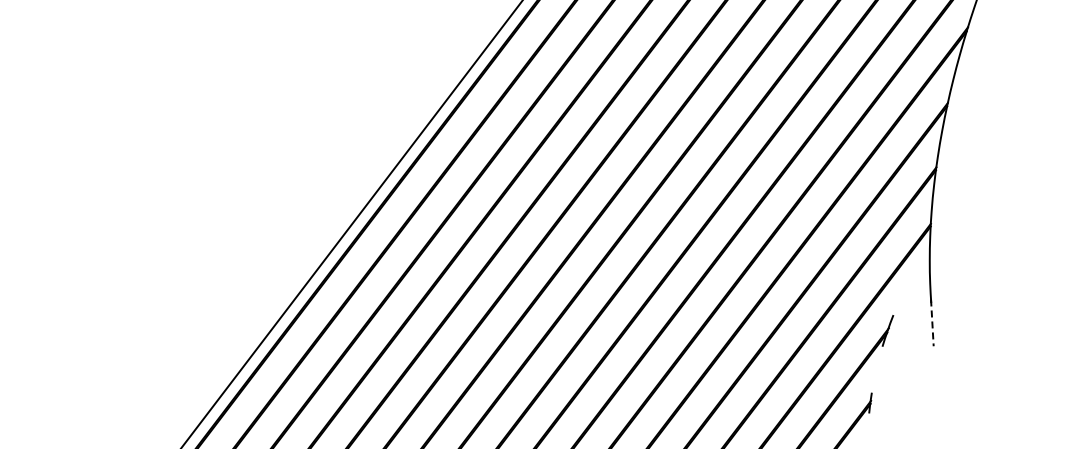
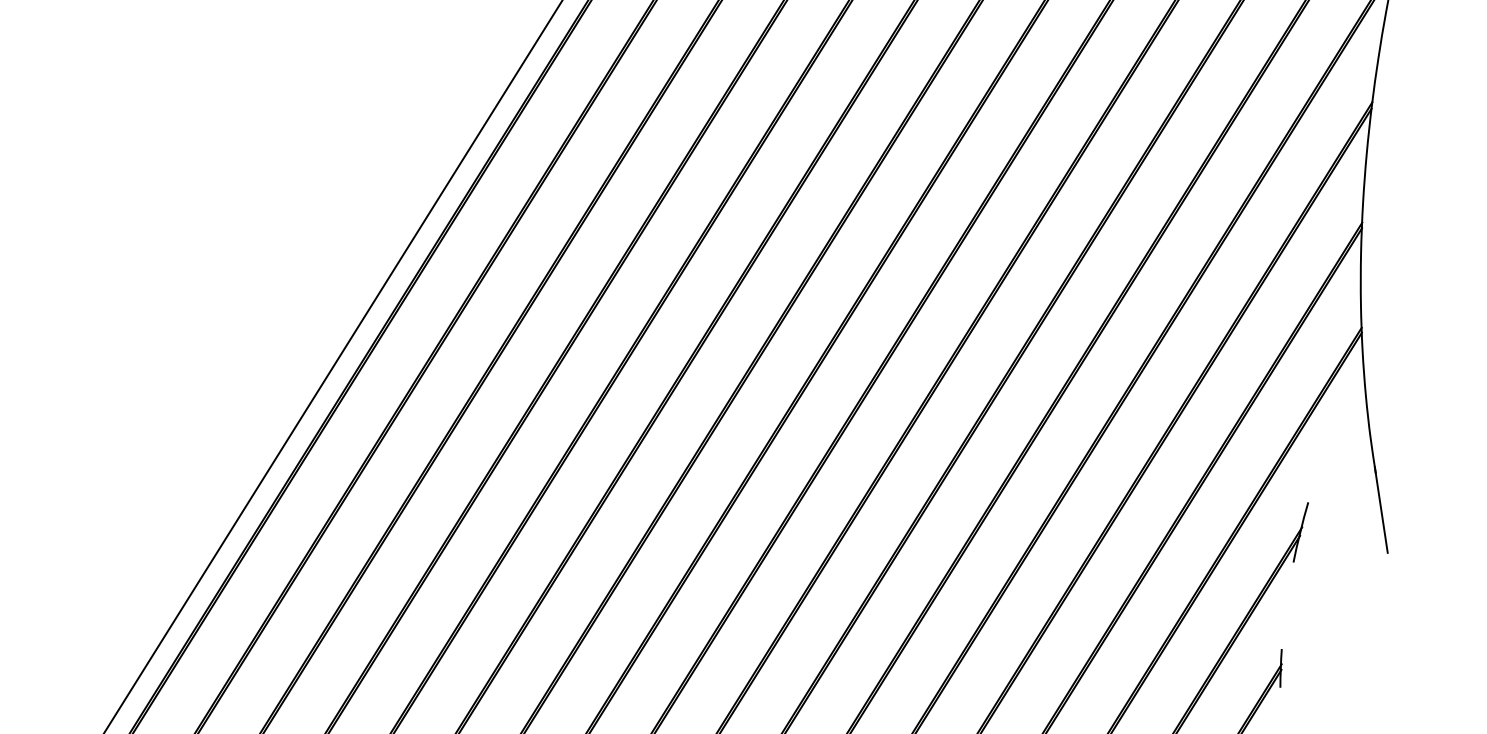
line: (932, 323) -> (1381, 511), dashed -> solid

